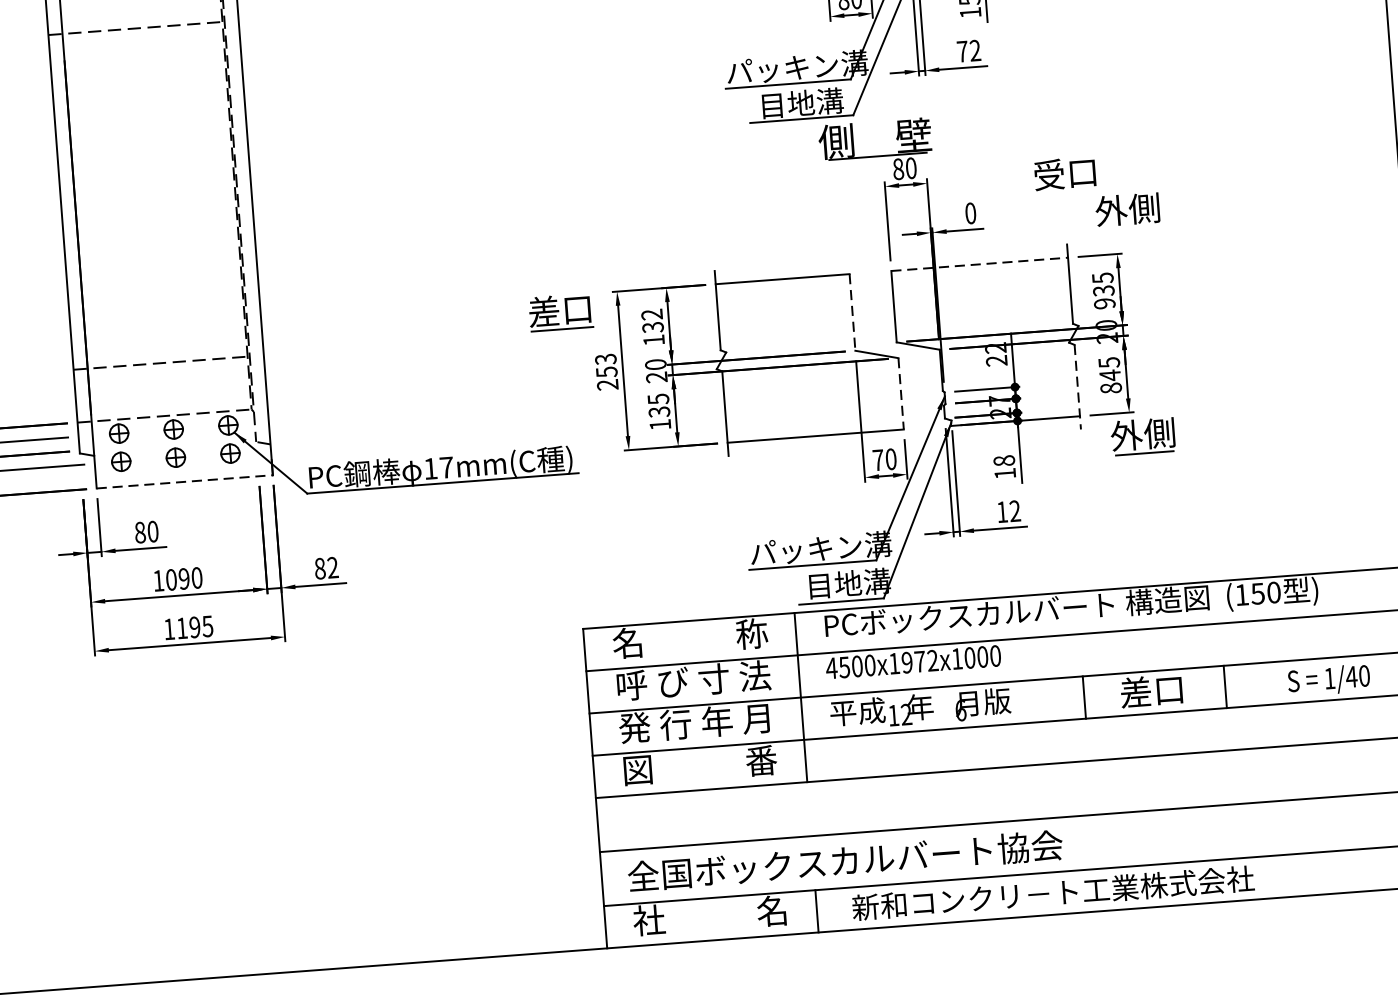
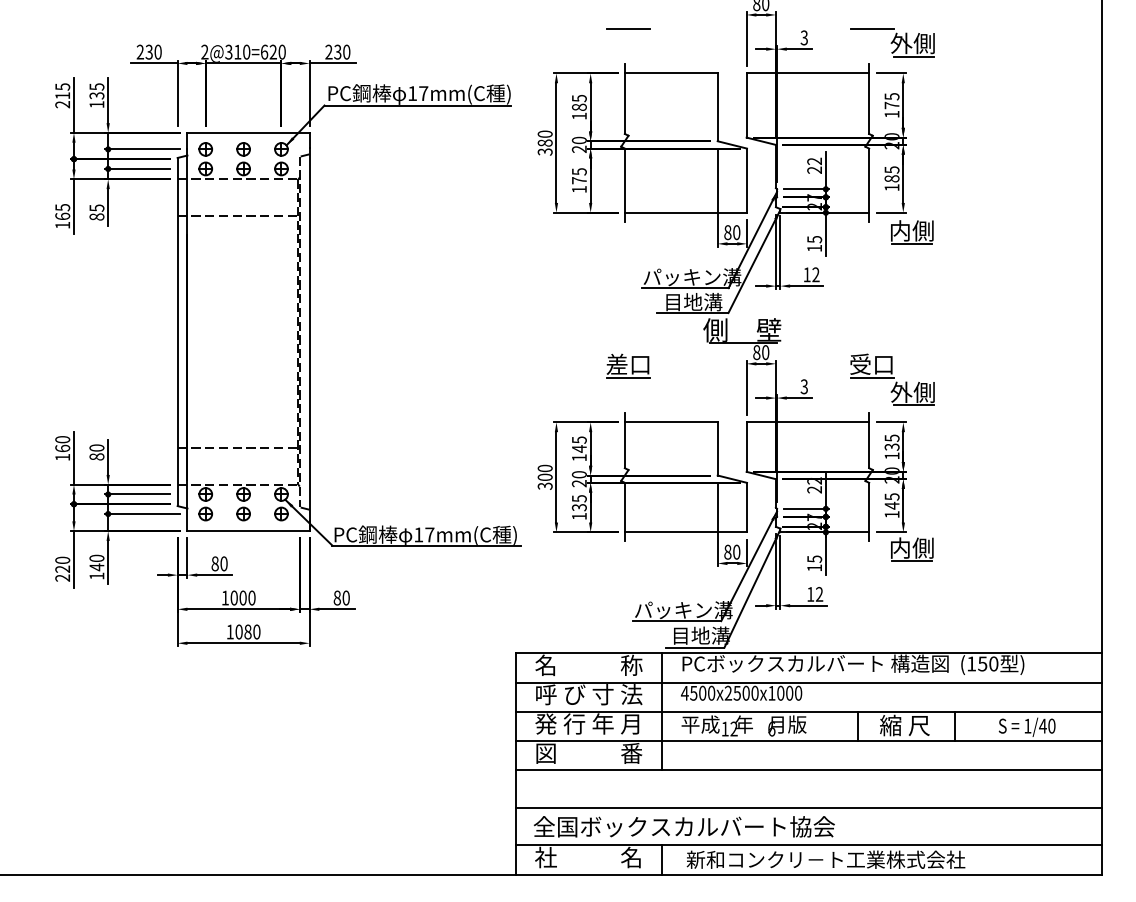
text: (961, 51) -> (806, 274), 72 -> 12
line: (1066, 192) -> (871, 377), added
text: (969, 213) -> (803, 386), 0 -> 3
line: (1130, 228) -> (913, 405), added
line: (980, 264) -> (808, 422), dashed -> solid
text: (1103, 303) -> (891, 455), 935 -> 135
part: (560, 311) -> (628, 365), moved
line: (852, 311) -> (717, 448), dashed -> solid
text: (651, 321) -> (578, 444), 132 -> 145
text: (605, 370) -> (544, 476), 253 -> 300
line: (1078, 387) -> (869, 512), dashed -> solid
text: (1110, 388) -> (891, 514), 845 -> 145
line: (901, 393) -> (747, 507), dashed -> solid
text: (1126, 434) -> (900, 547), 外側 -> 内側
text: (877, 459) -> (727, 551), 70 -> 80
text: (1003, 459) -> (814, 558), 18 -> 15
line: (186, 482) -> (249, 531), dashed -> solid
text: (331, 567) -> (345, 597), 82 -> 80
text: (183, 578) -> (242, 597), 1090 -> 1000
text: (194, 626) -> (247, 631), 1195 -> 1080
text: (913, 661) -> (741, 692), 4500x1972x1000 -> 4500x2500x1000
text: (1151, 691) -> (904, 725), 差口 -> 縮 尺

